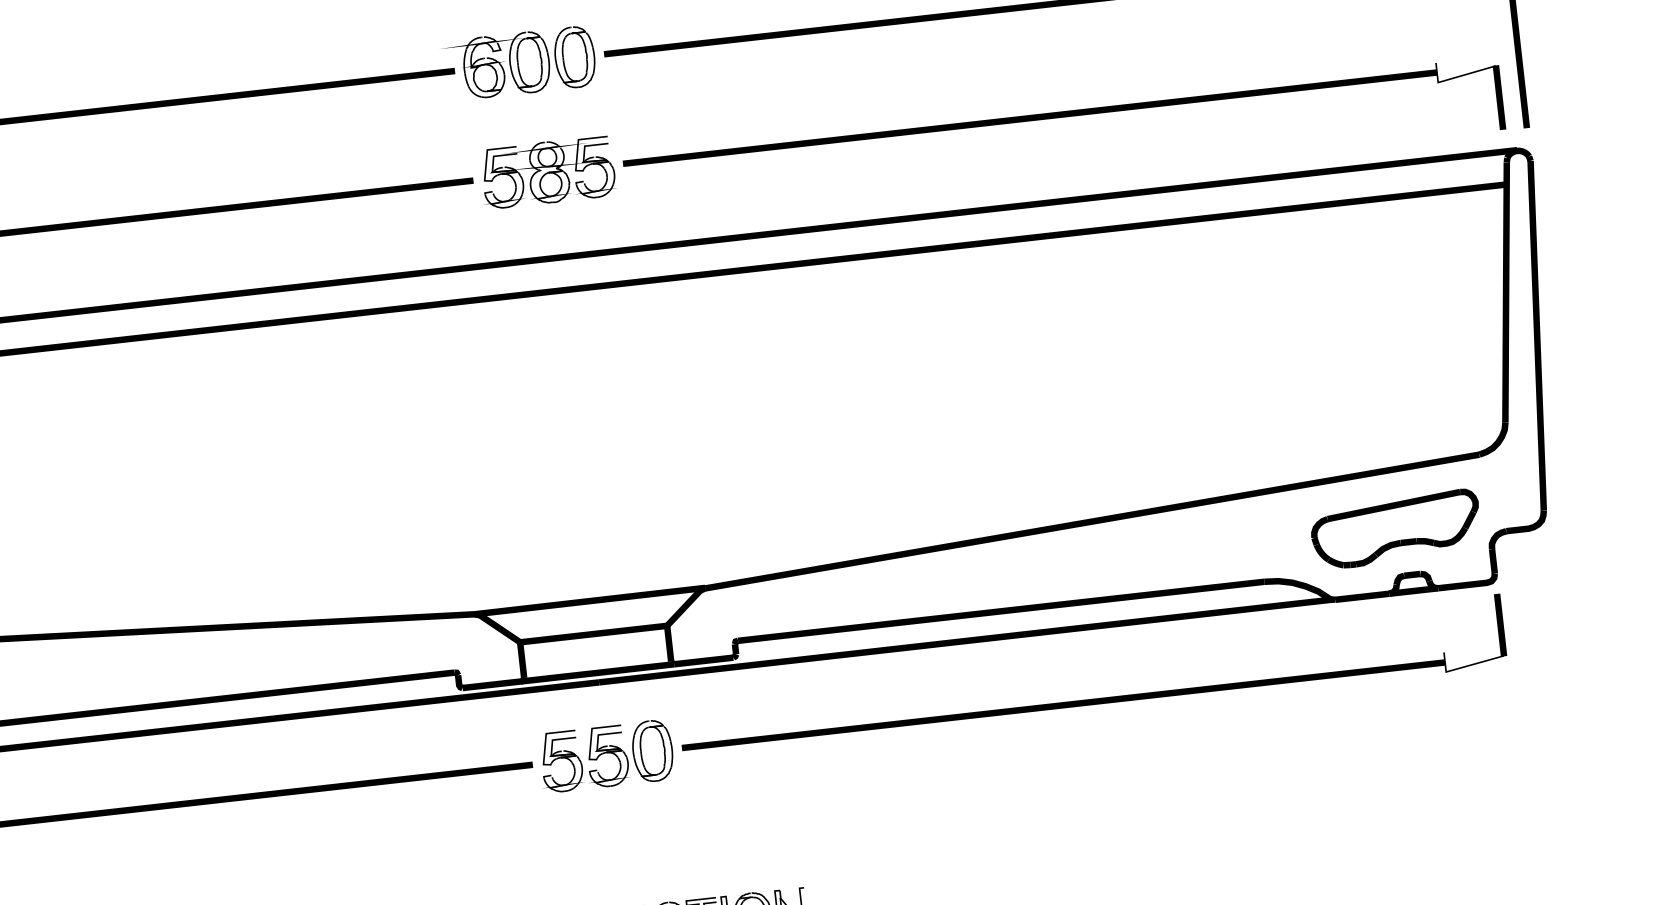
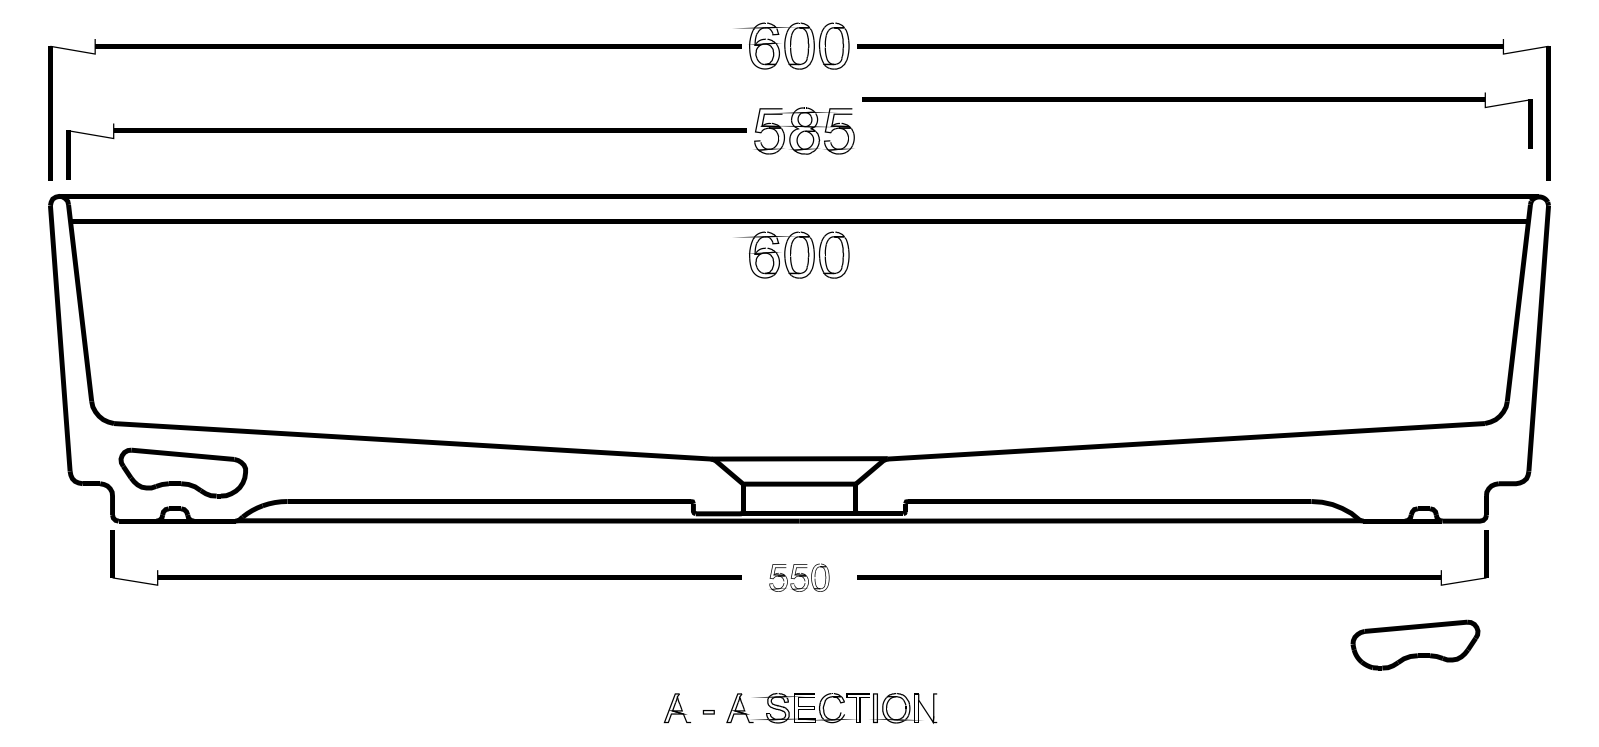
part: (1061, 116) -> (1197, 101), moved
part: (550, 335) -> (792, 254), added
part: (1395, 528) -> (1415, 644), moved
part: (607, 755) -> (799, 577), size x0.6

